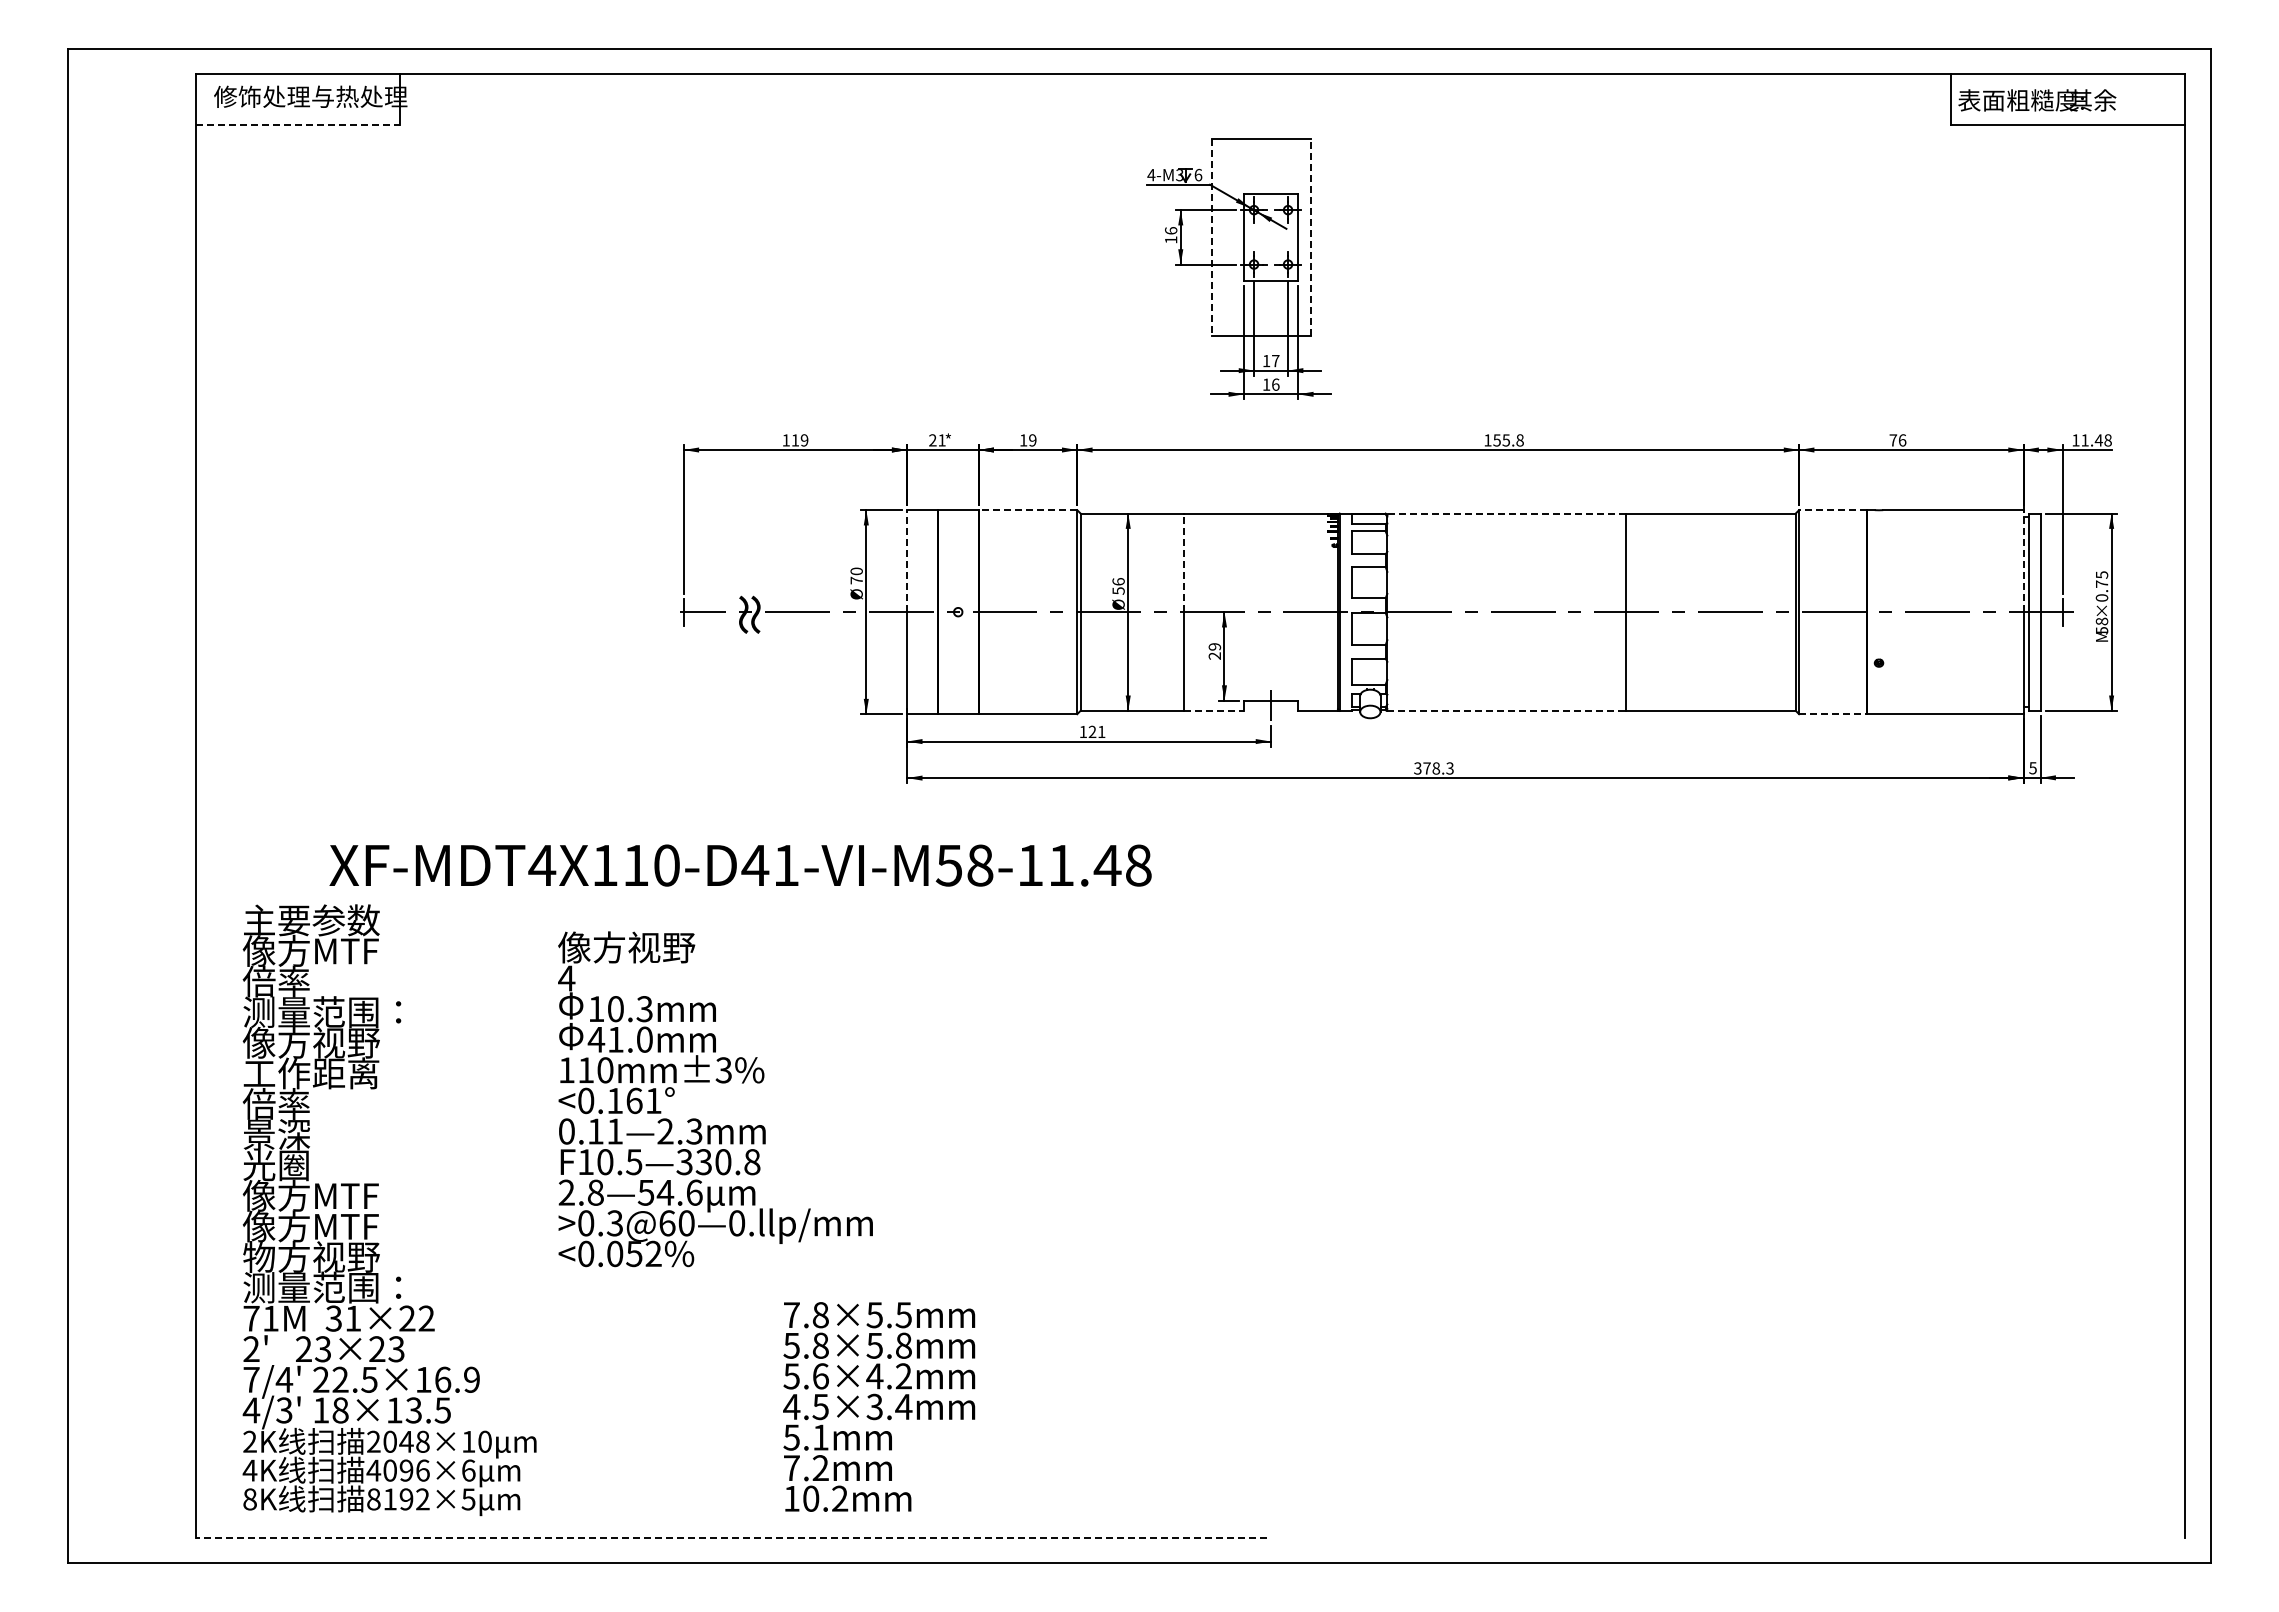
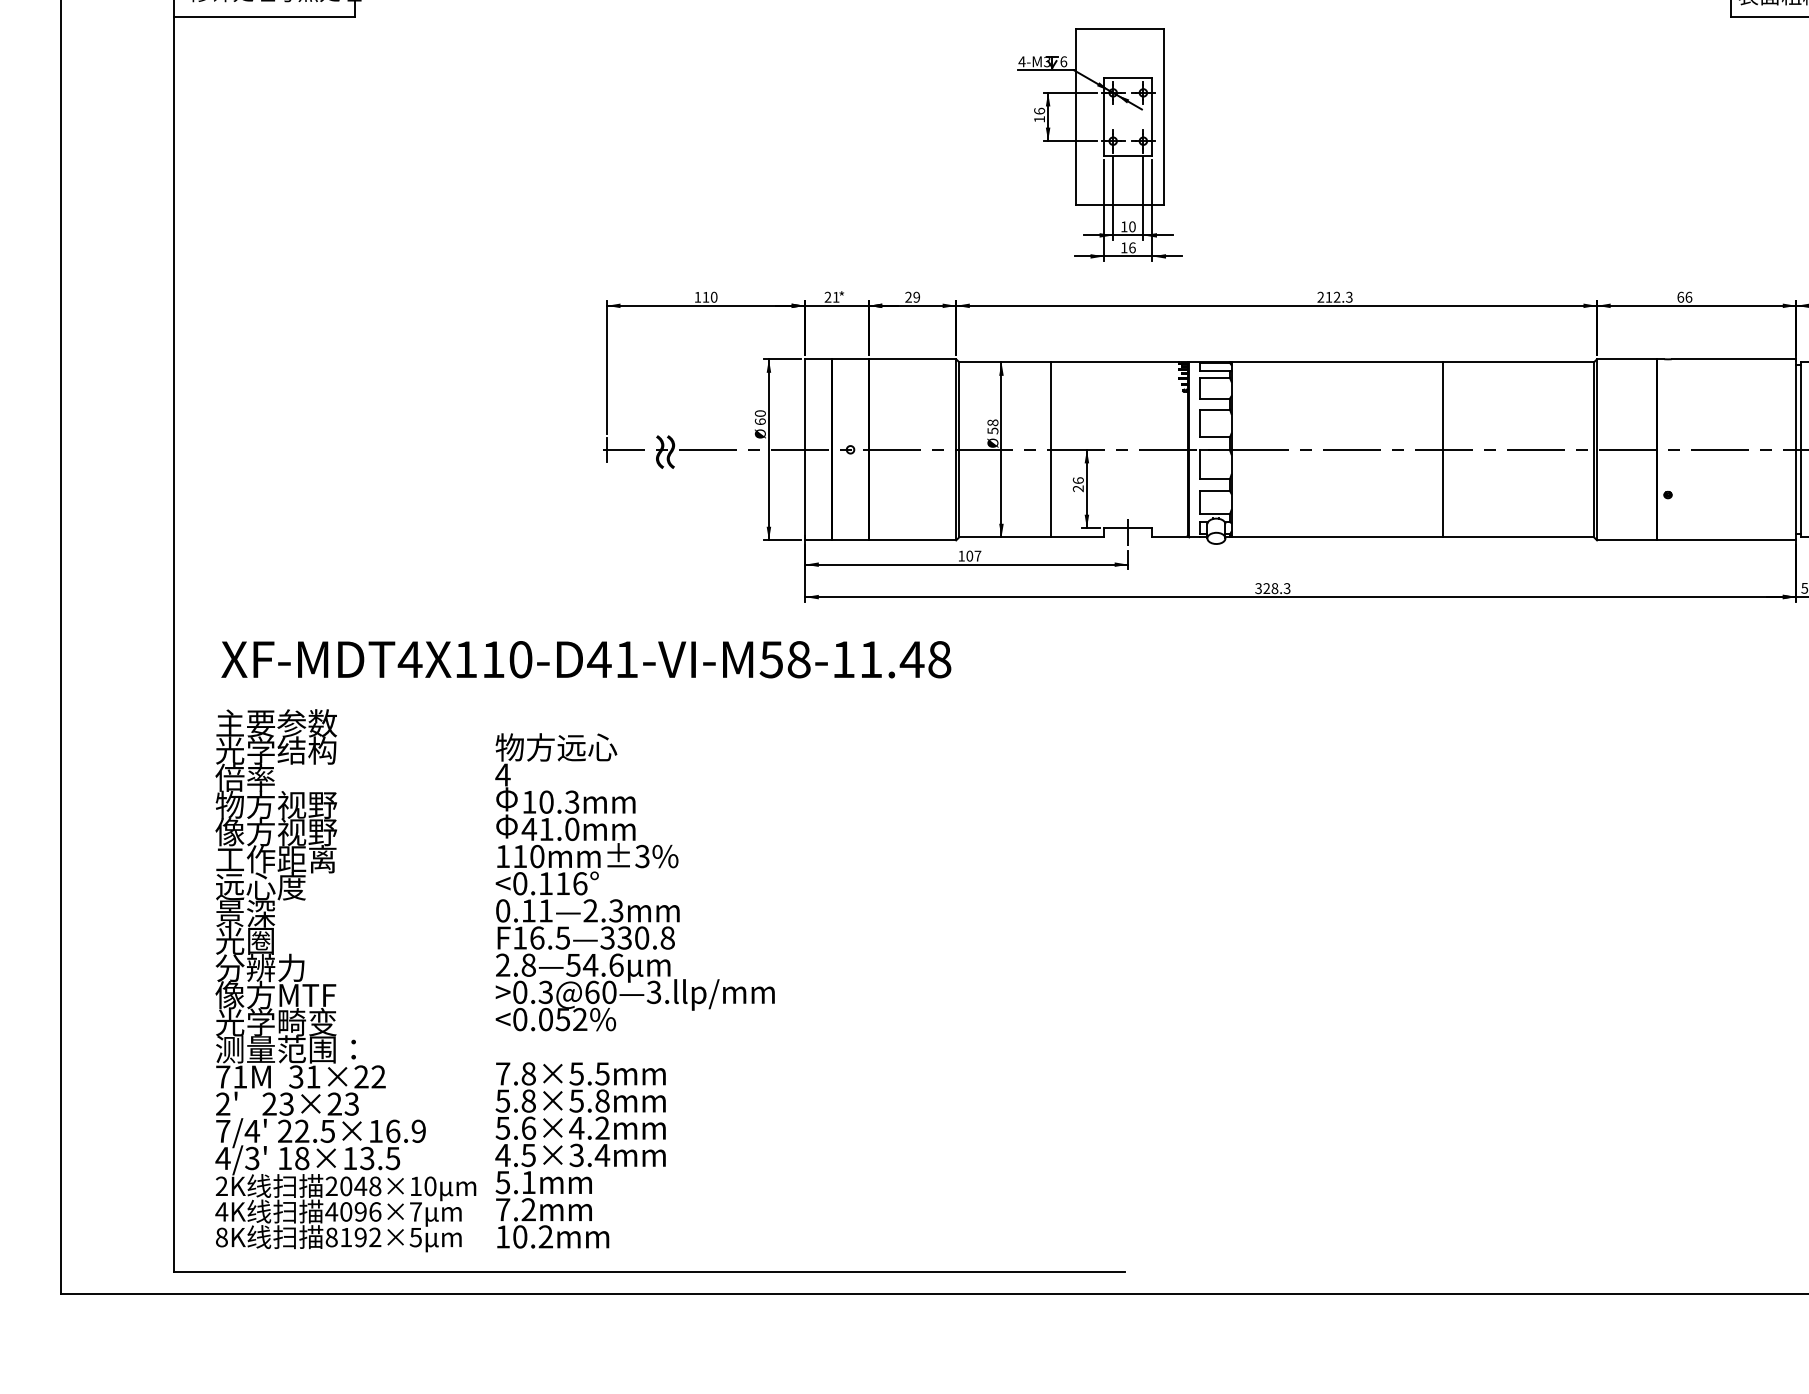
line: (298, 125) -> (264, 17), dashed -> solid
line: (1212, 237) -> (1076, 117), dashed -> solid
line: (1311, 237) -> (1164, 117), dashed -> solid
text: (1275, 360) -> (1132, 226), 17 -> 10
text: (804, 440) -> (714, 297), 119 -> 110
text: (1023, 440) -> (908, 297), 19 -> 29
text: (1503, 440) -> (1334, 297), 155.8 -> 212.3
text: (1893, 440) -> (1680, 297), 76 -> 66
line: (1027, 510) -> (912, 359), dashed -> solid
line: (1832, 510) -> (1626, 359), dashed -> solid
line: (1506, 513) -> (1337, 362), dashed -> solid
line: (907, 560) -> (805, 403), dashed -> solid
line: (2023, 560) -> (1796, 403), dashed -> solid
line: (1184, 562) -> (1051, 405), dashed -> solid
text: (856, 580) -> (760, 421), 70 -> 60
text: (1118, 581) -> (992, 422), 56 -> 58
text: (1214, 646) -> (1078, 480), 29 -> 26
line: (1214, 710) -> (1078, 537), dashed -> solid
line: (1507, 710) -> (1338, 537), dashed -> solid
line: (1833, 714) -> (1627, 540), dashed -> solid
text: (1096, 731) -> (973, 555), 121 -> 107
text: (1426, 768) -> (1266, 588), 378.3 -> 328.3
text: (740, 865) -> (586, 659), moved
text: (626, 947) -> (556, 747), 像方视野 -> 物方远心
text: (310, 950) -> (275, 750), 像方MTF -> 光学结构
text: (322, 1012) -> (286, 805), 测量范围： -> 物方视野
text: (643, 1100) -> (571, 883), <0.161° -> <0.116°
text: (293, 1103) -> (260, 886), 倍率 -> 远心度
text: (605, 1162) -> (537, 938), F10.5 -> F16.5
text: (310, 1195) -> (275, 967), 像方MTF -> 分辨力
text: (736, 1223) -> (653, 992), 0.llp/mm -> 3.llp/mm
text: (311, 1256) -> (276, 1021), 物方视野 -> 光学畸变
text: (879, 1406) -> (580, 1155), moved
text: (468, 1470) -> (415, 1211), 4096×6 -> 4096×7
line: (731, 1537) -> (649, 1271), dashed -> solid

